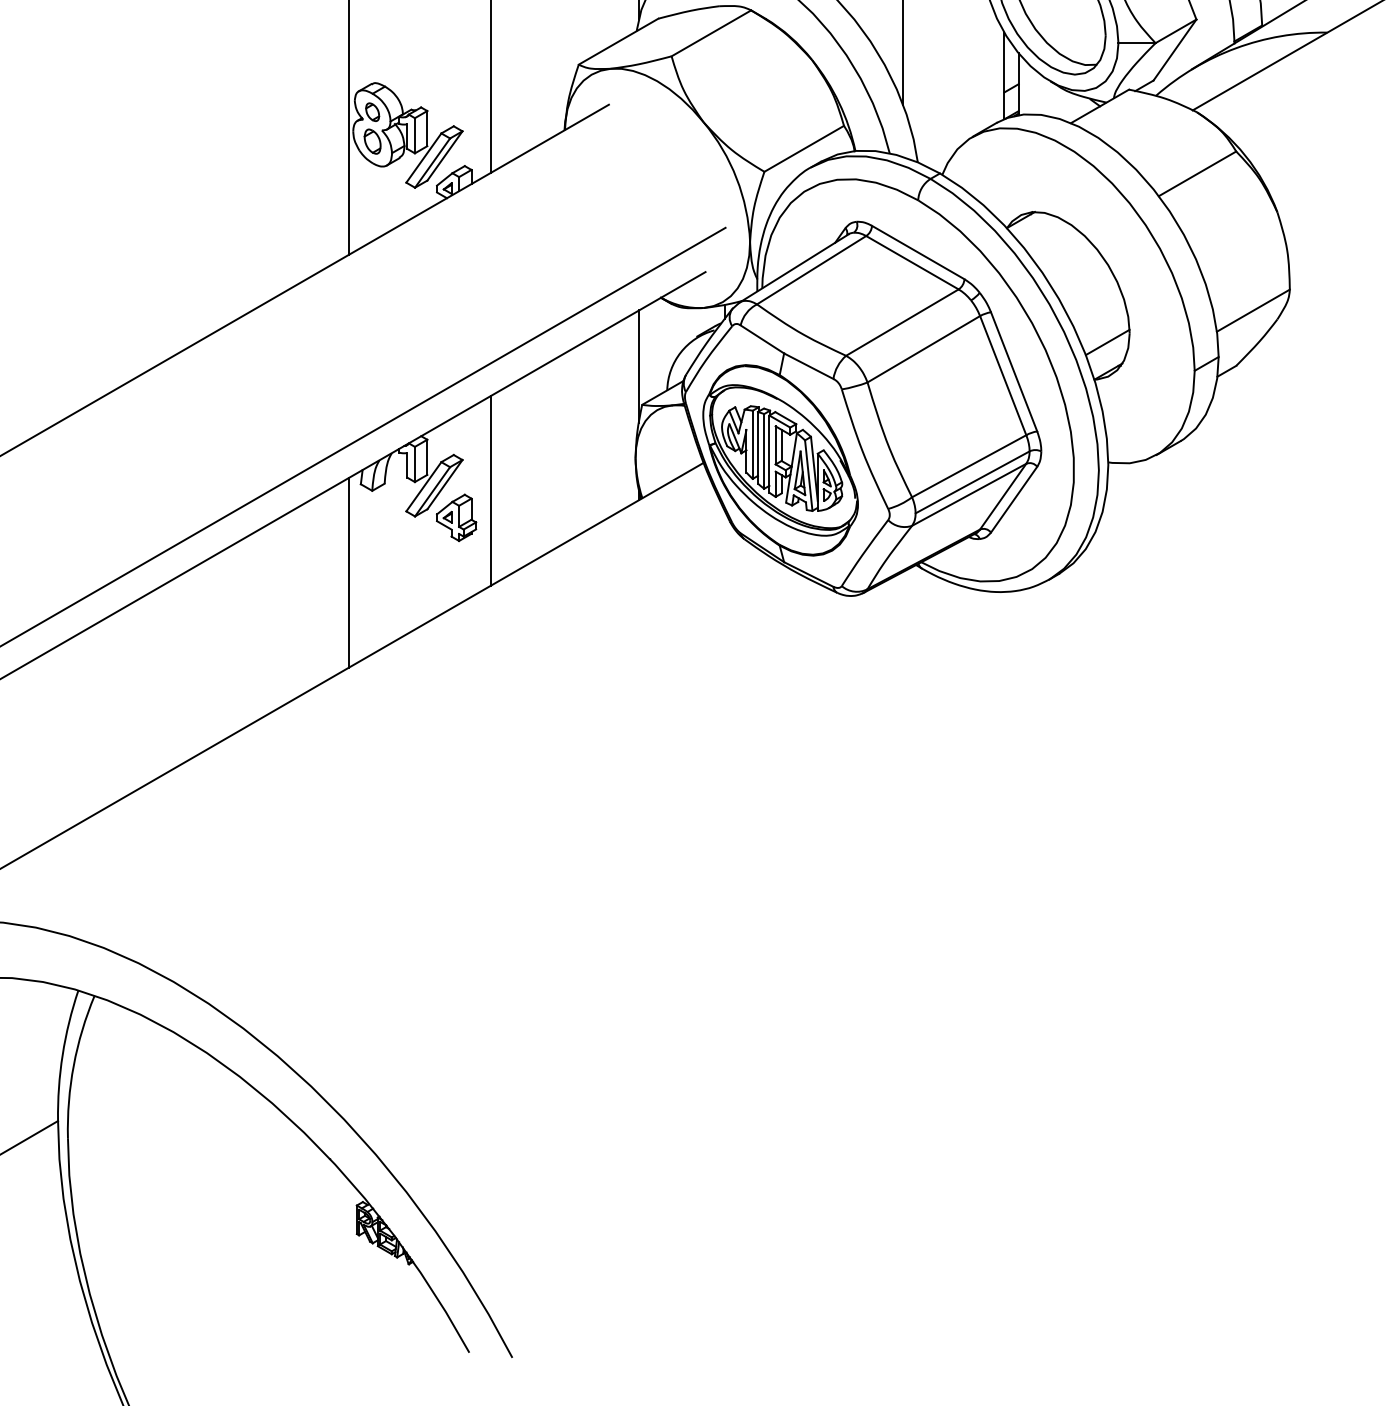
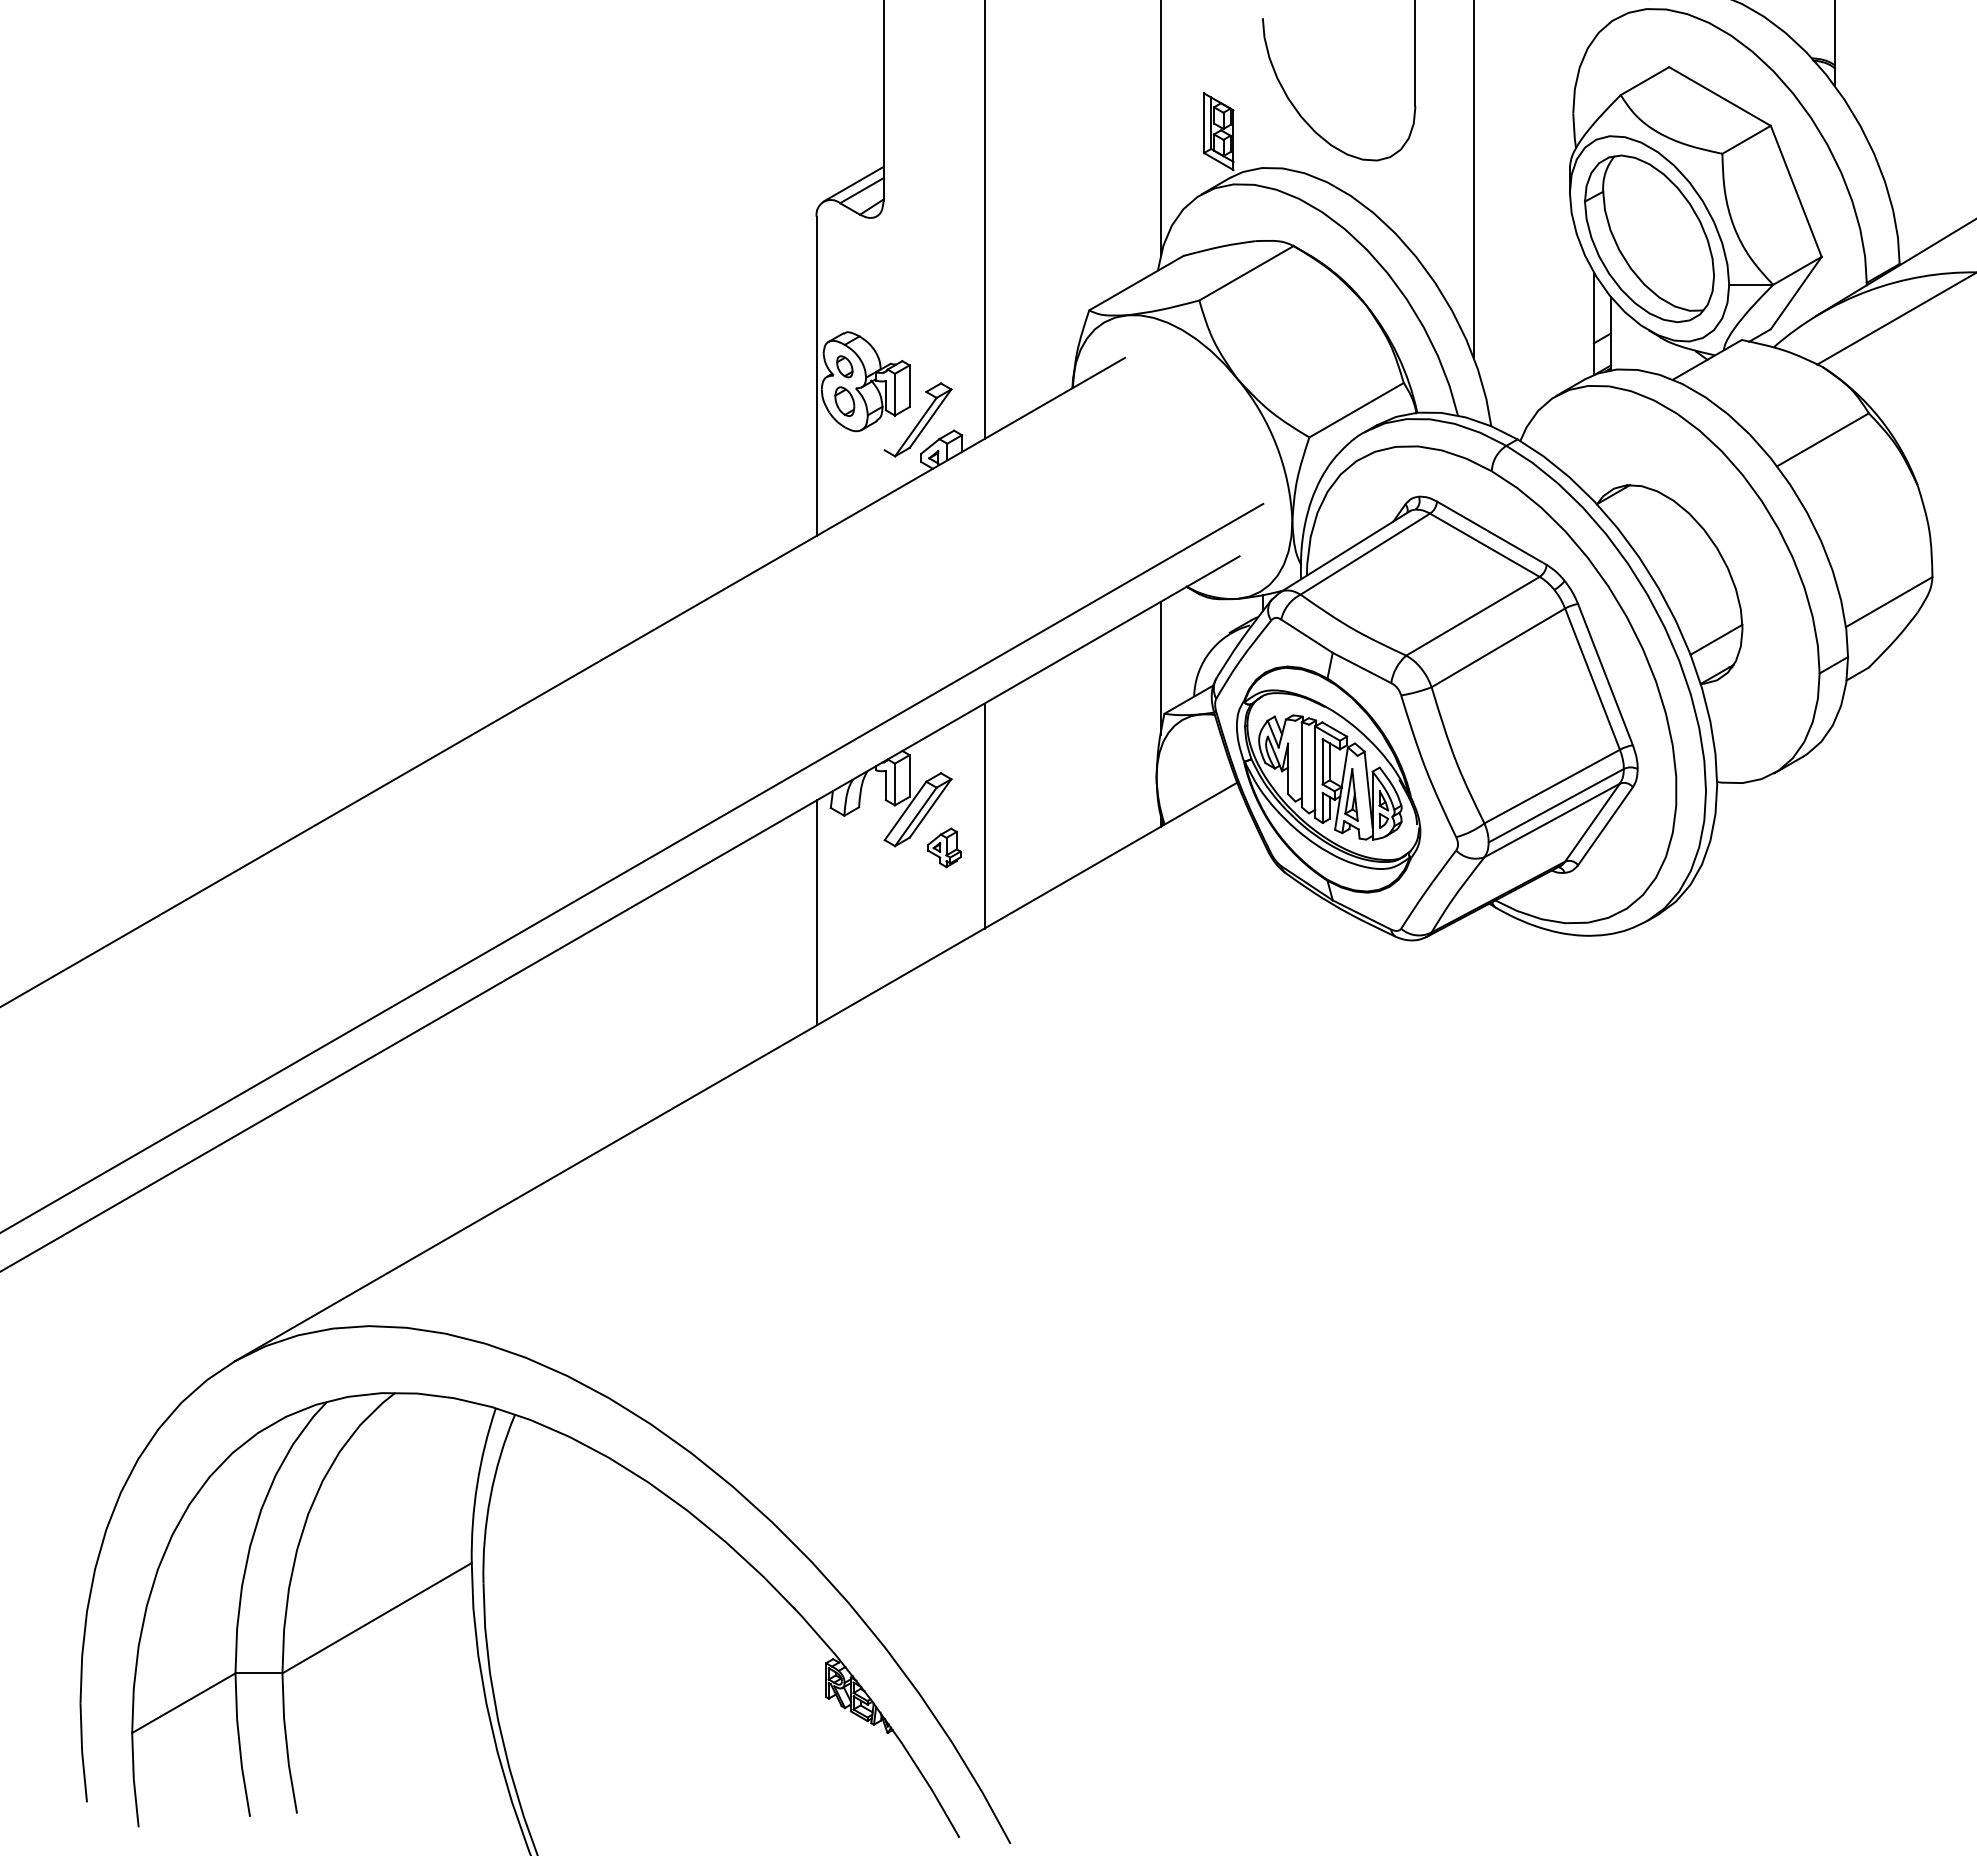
line: (423, 157) -> (905, 420), removed
line: (752, 444) -> (1295, 760), removed
line: (764, 450) -> (1309, 768), removed
line: (808, 475) -> (1361, 797), removed
part: (456, 517) -> (944, 847), size x0.7

